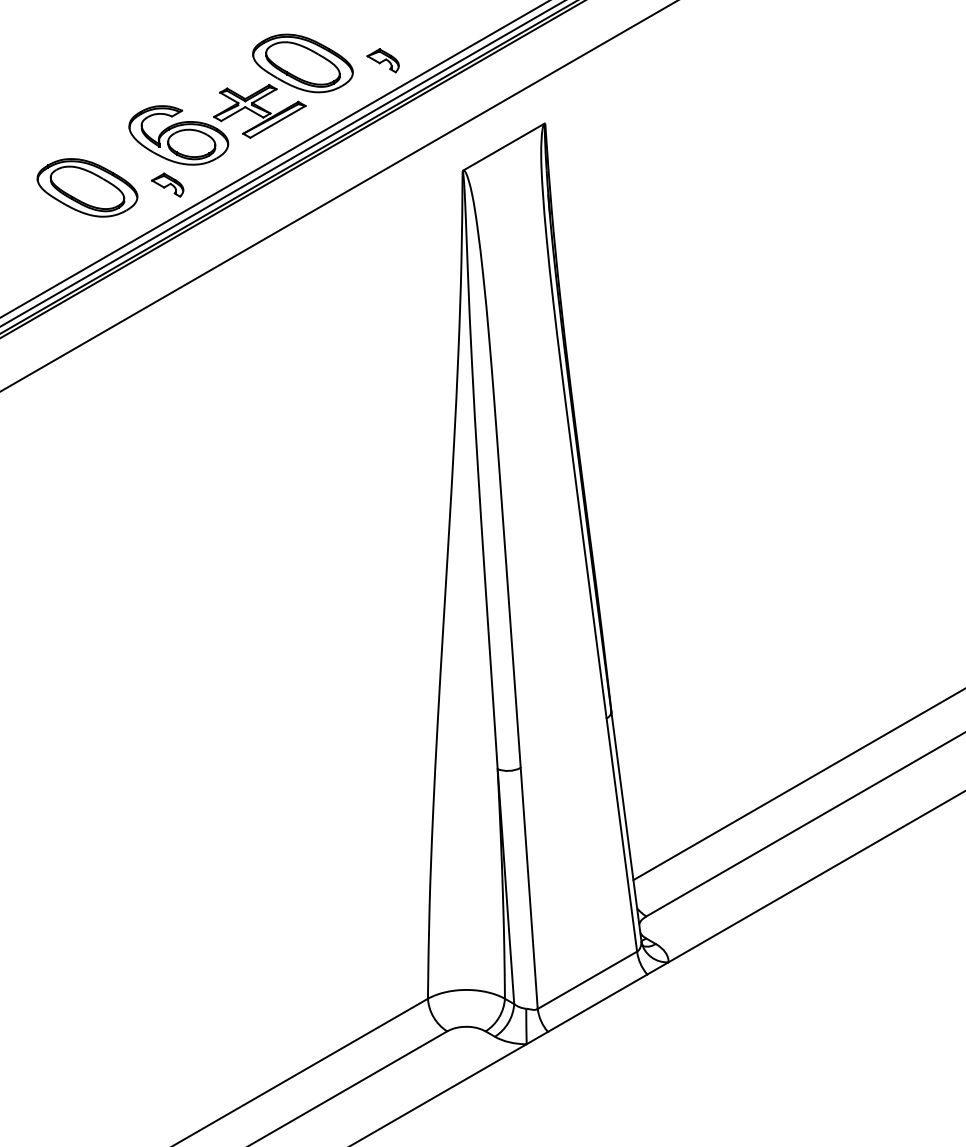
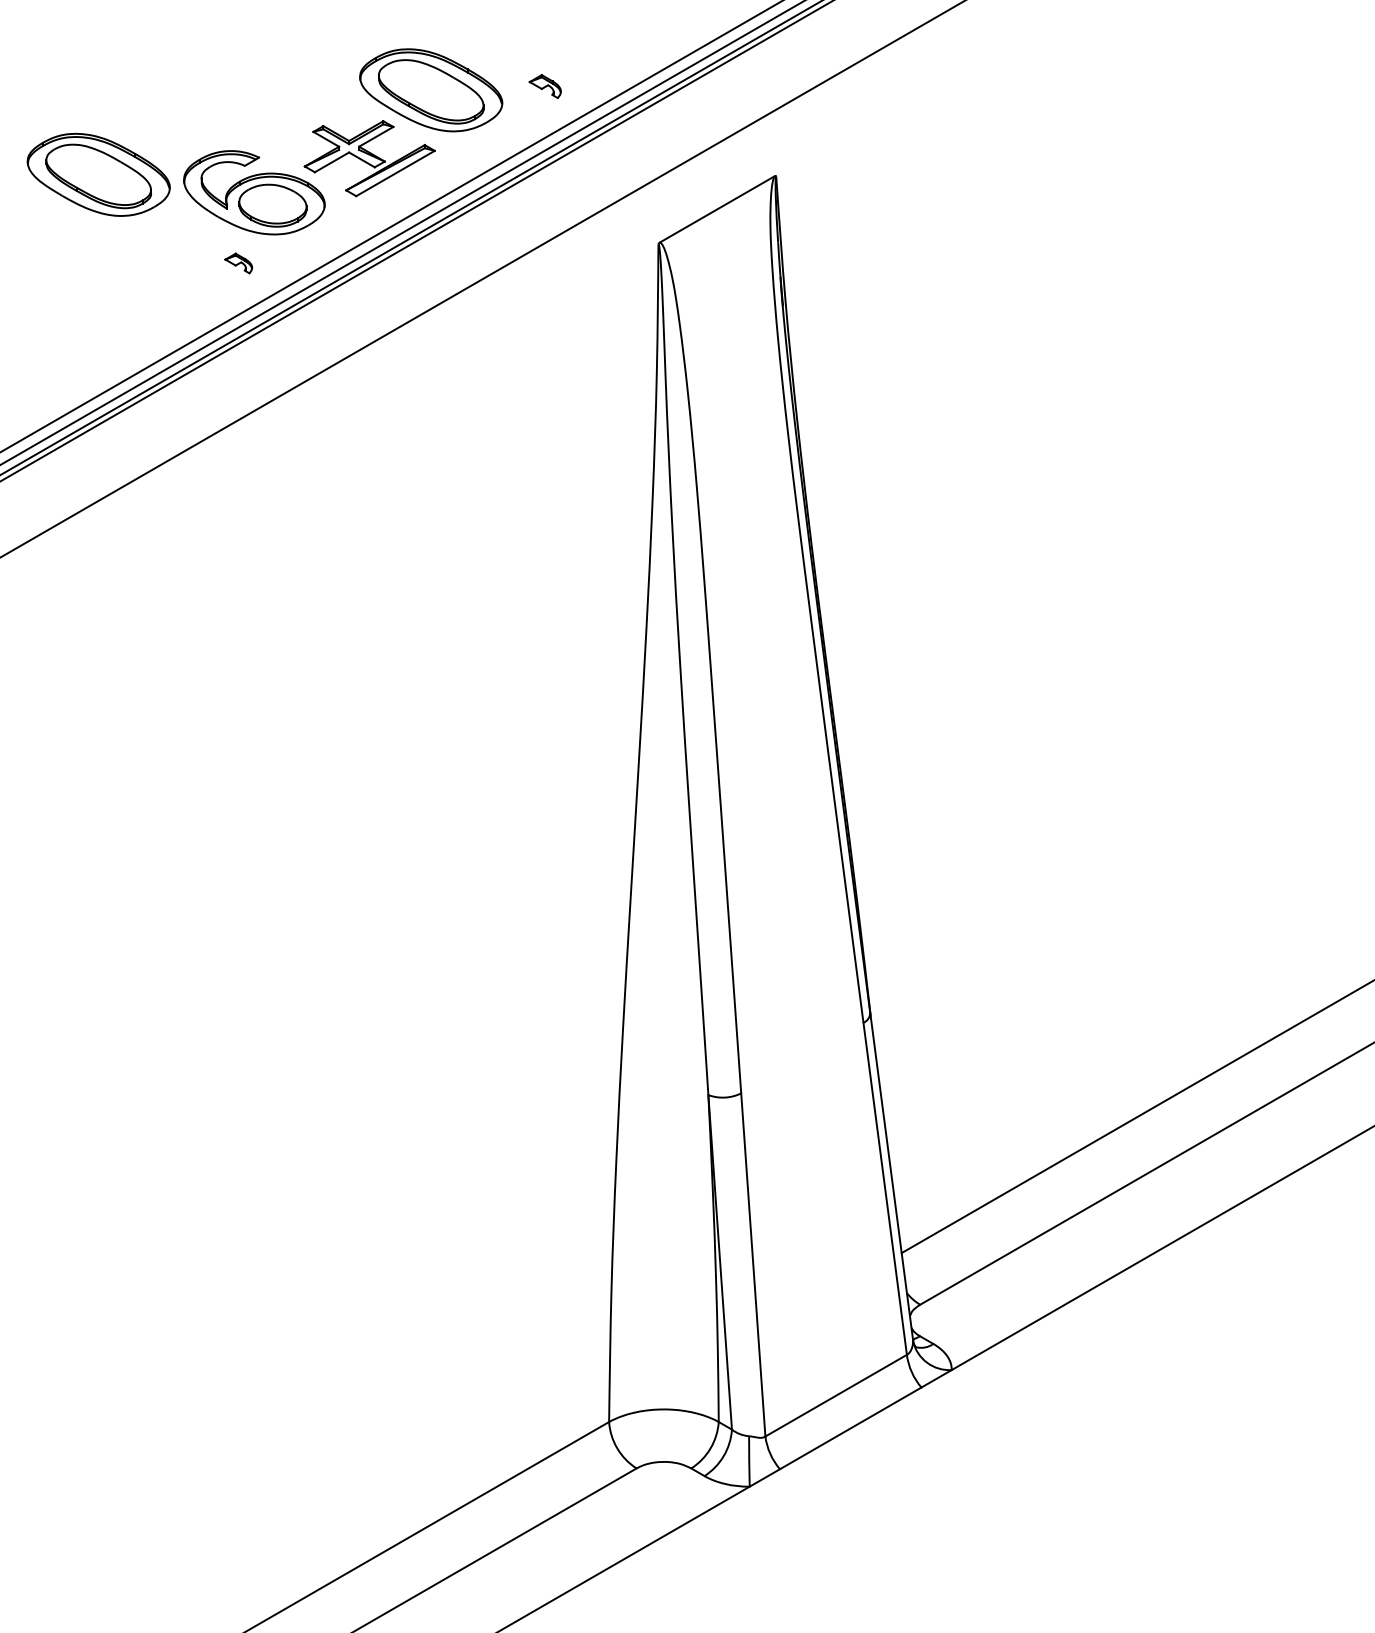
part: (382, 60) -> (544, 86), size x0.7
part: (167, 184) -> (238, 262), size x0.6
part: (87, 187) -> (98, 174), moved

